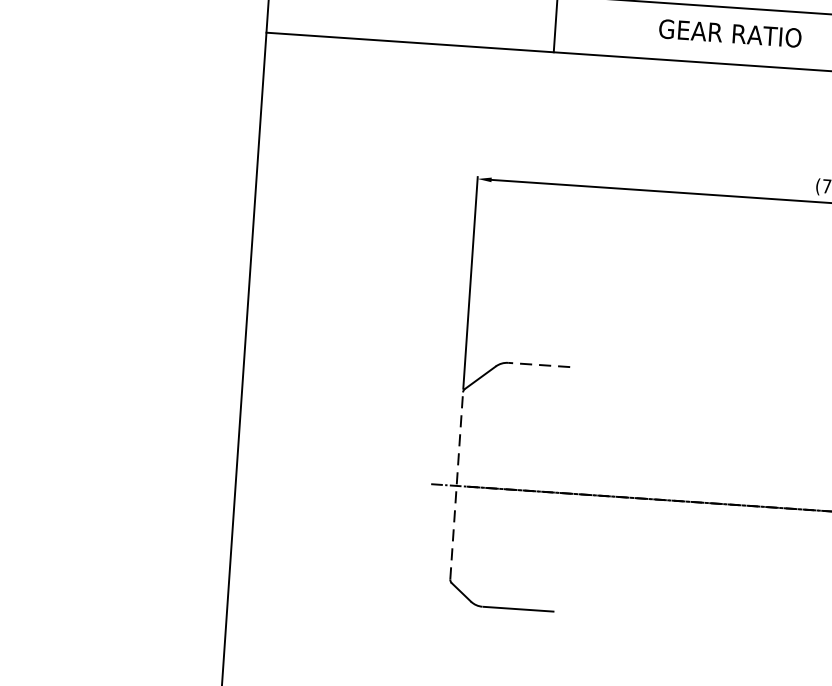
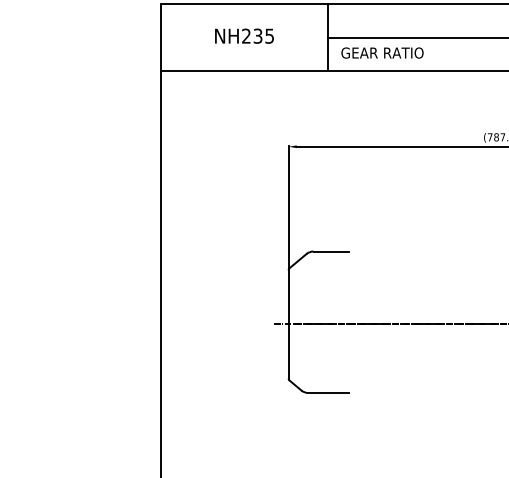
text: (730, 32) -> (382, 52), moved
line: (539, 364) -> (331, 251), dashed -> solid
line: (456, 484) -> (288, 323), dashed -> solid

